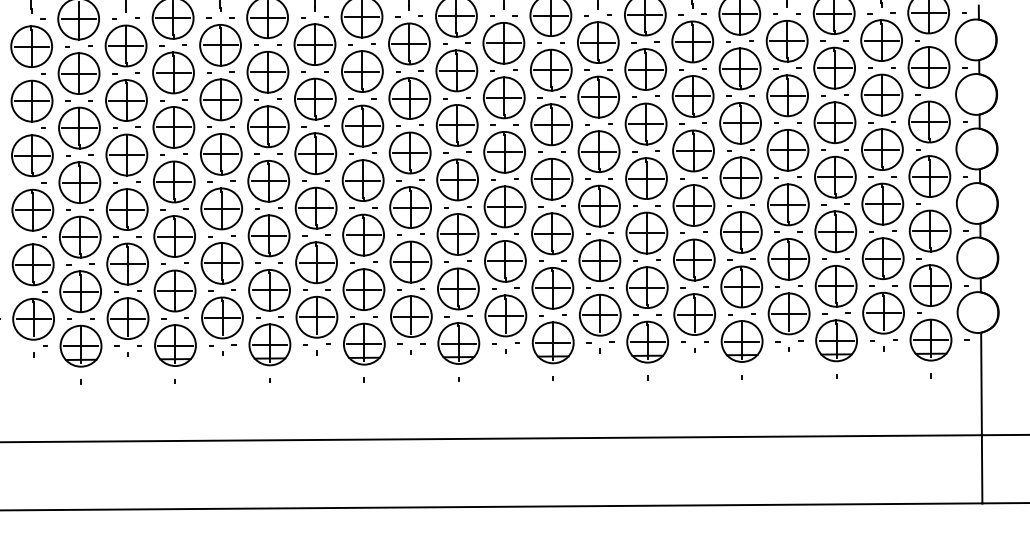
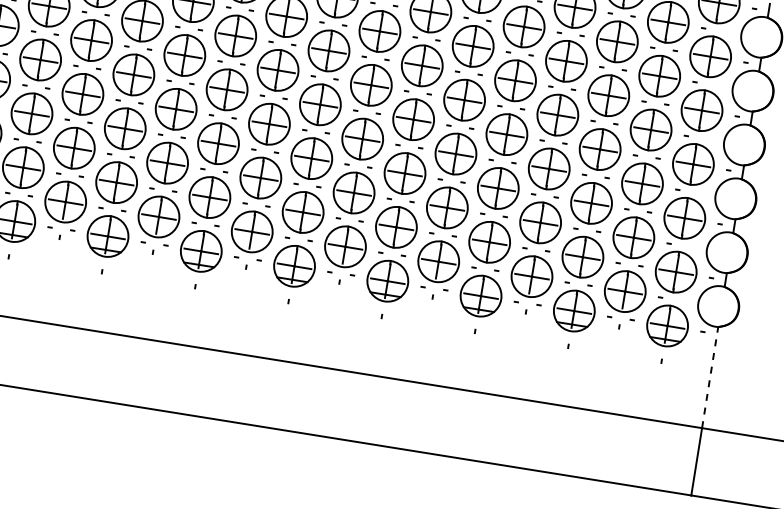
line: (981, 383) -> (710, 377), solid -> dashed

